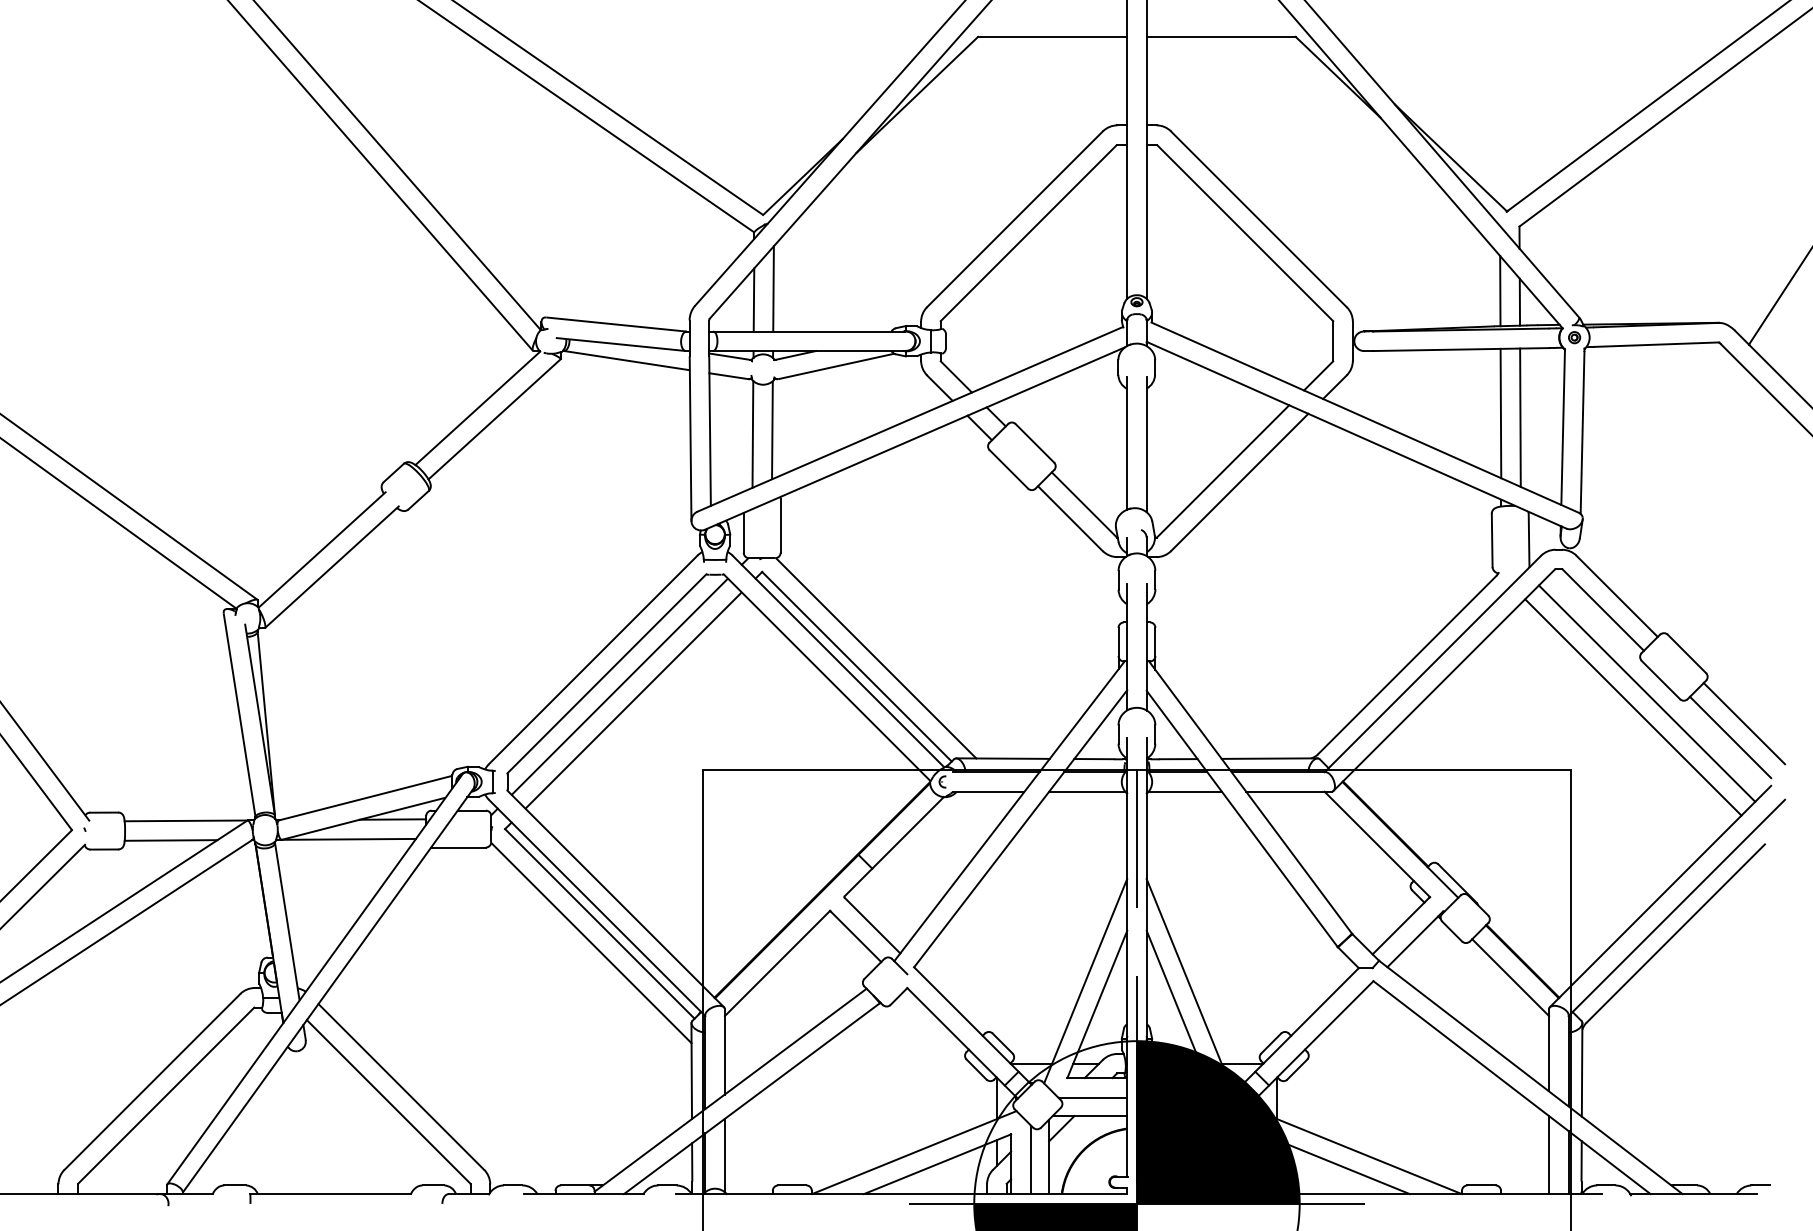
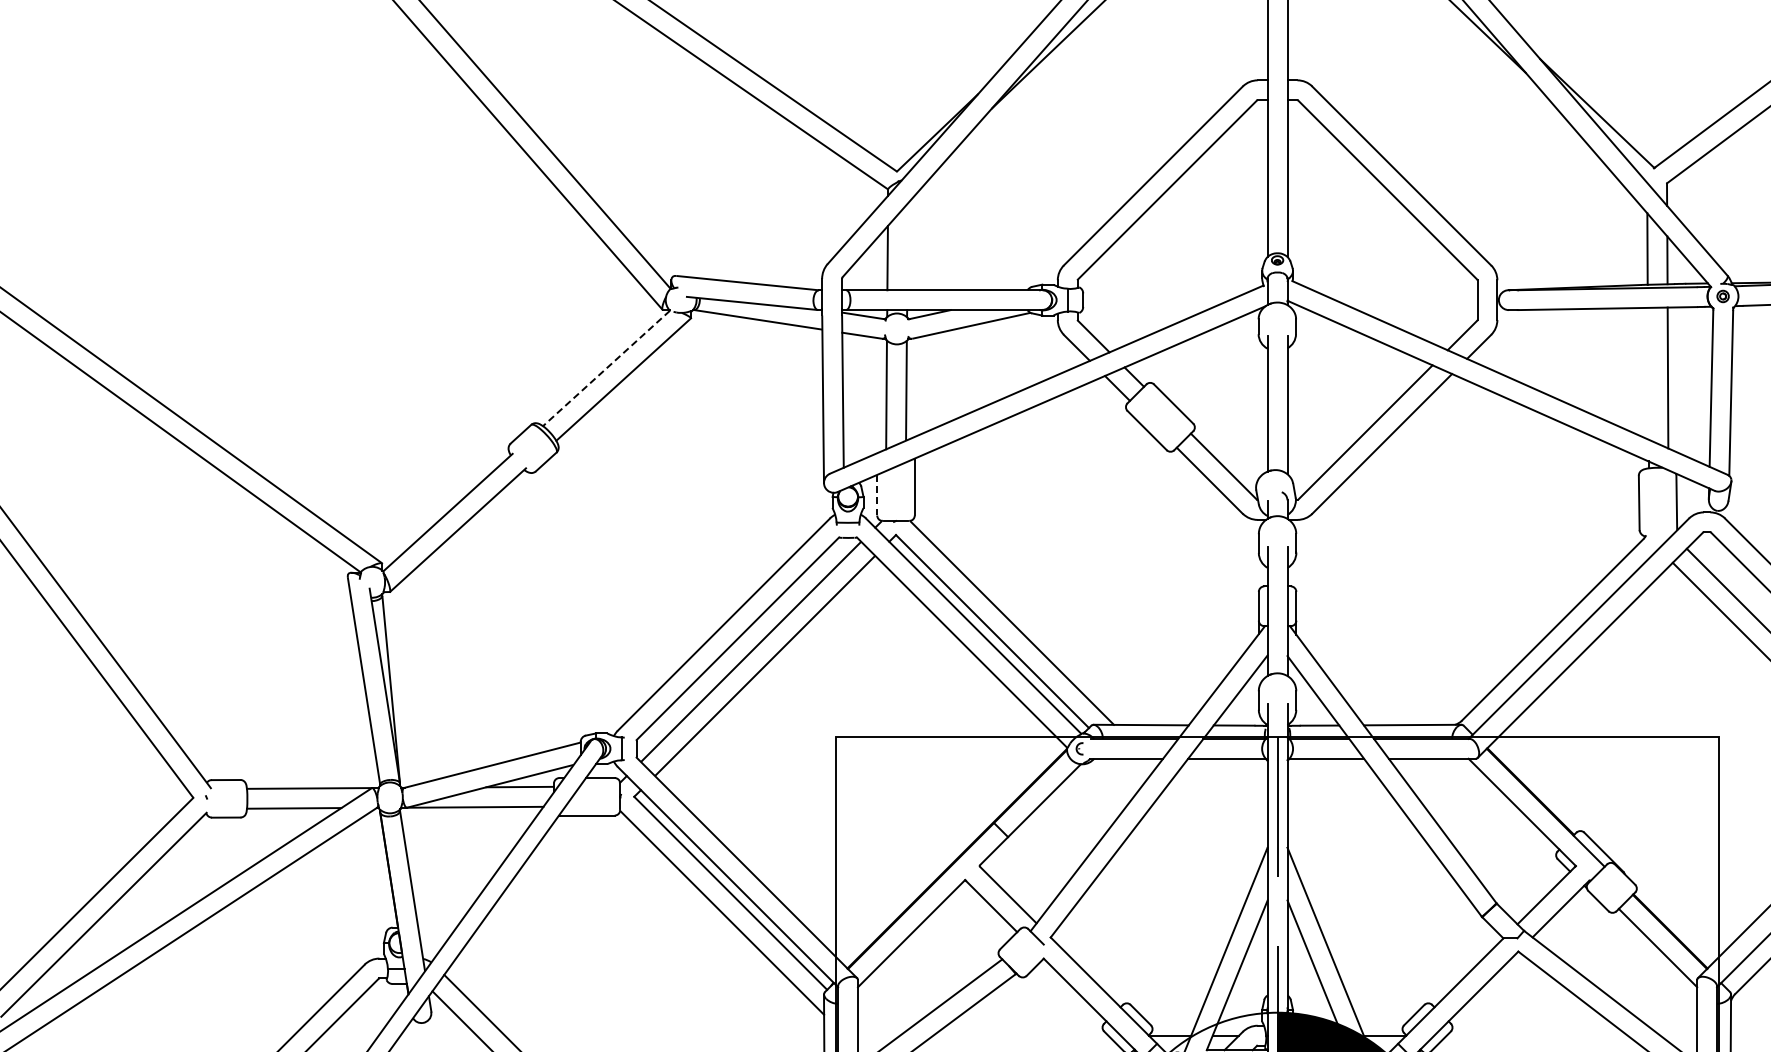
line: (773, 288) -> (907, 246), removed
line: (477, 408) -> (606, 368), solid -> dashed
line: (1500, 413) -> (1647, 373), removed
line: (743, 532) -> (876, 494), solid -> dashed

